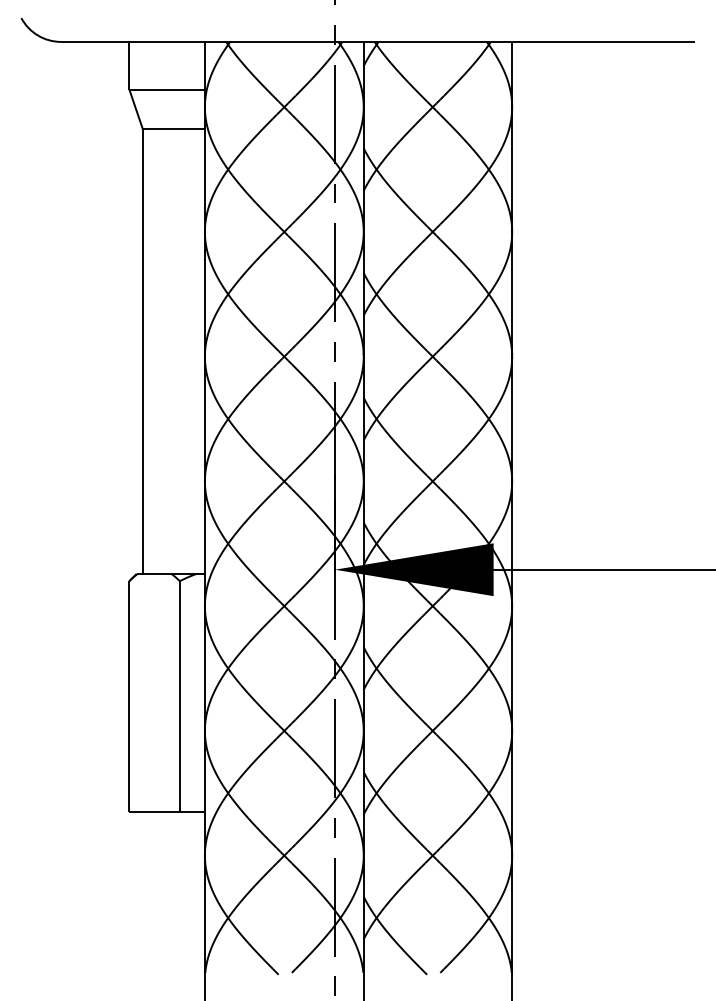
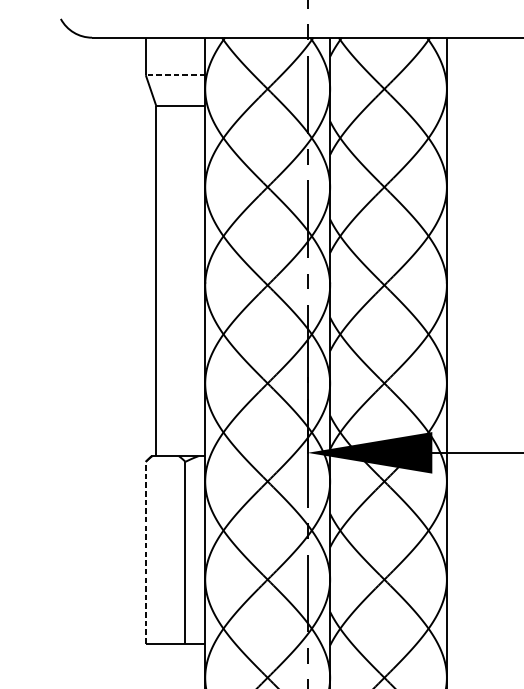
line: (167, 89) -> (175, 75), solid -> dashed
line: (129, 696) -> (145, 552), solid -> dashed

